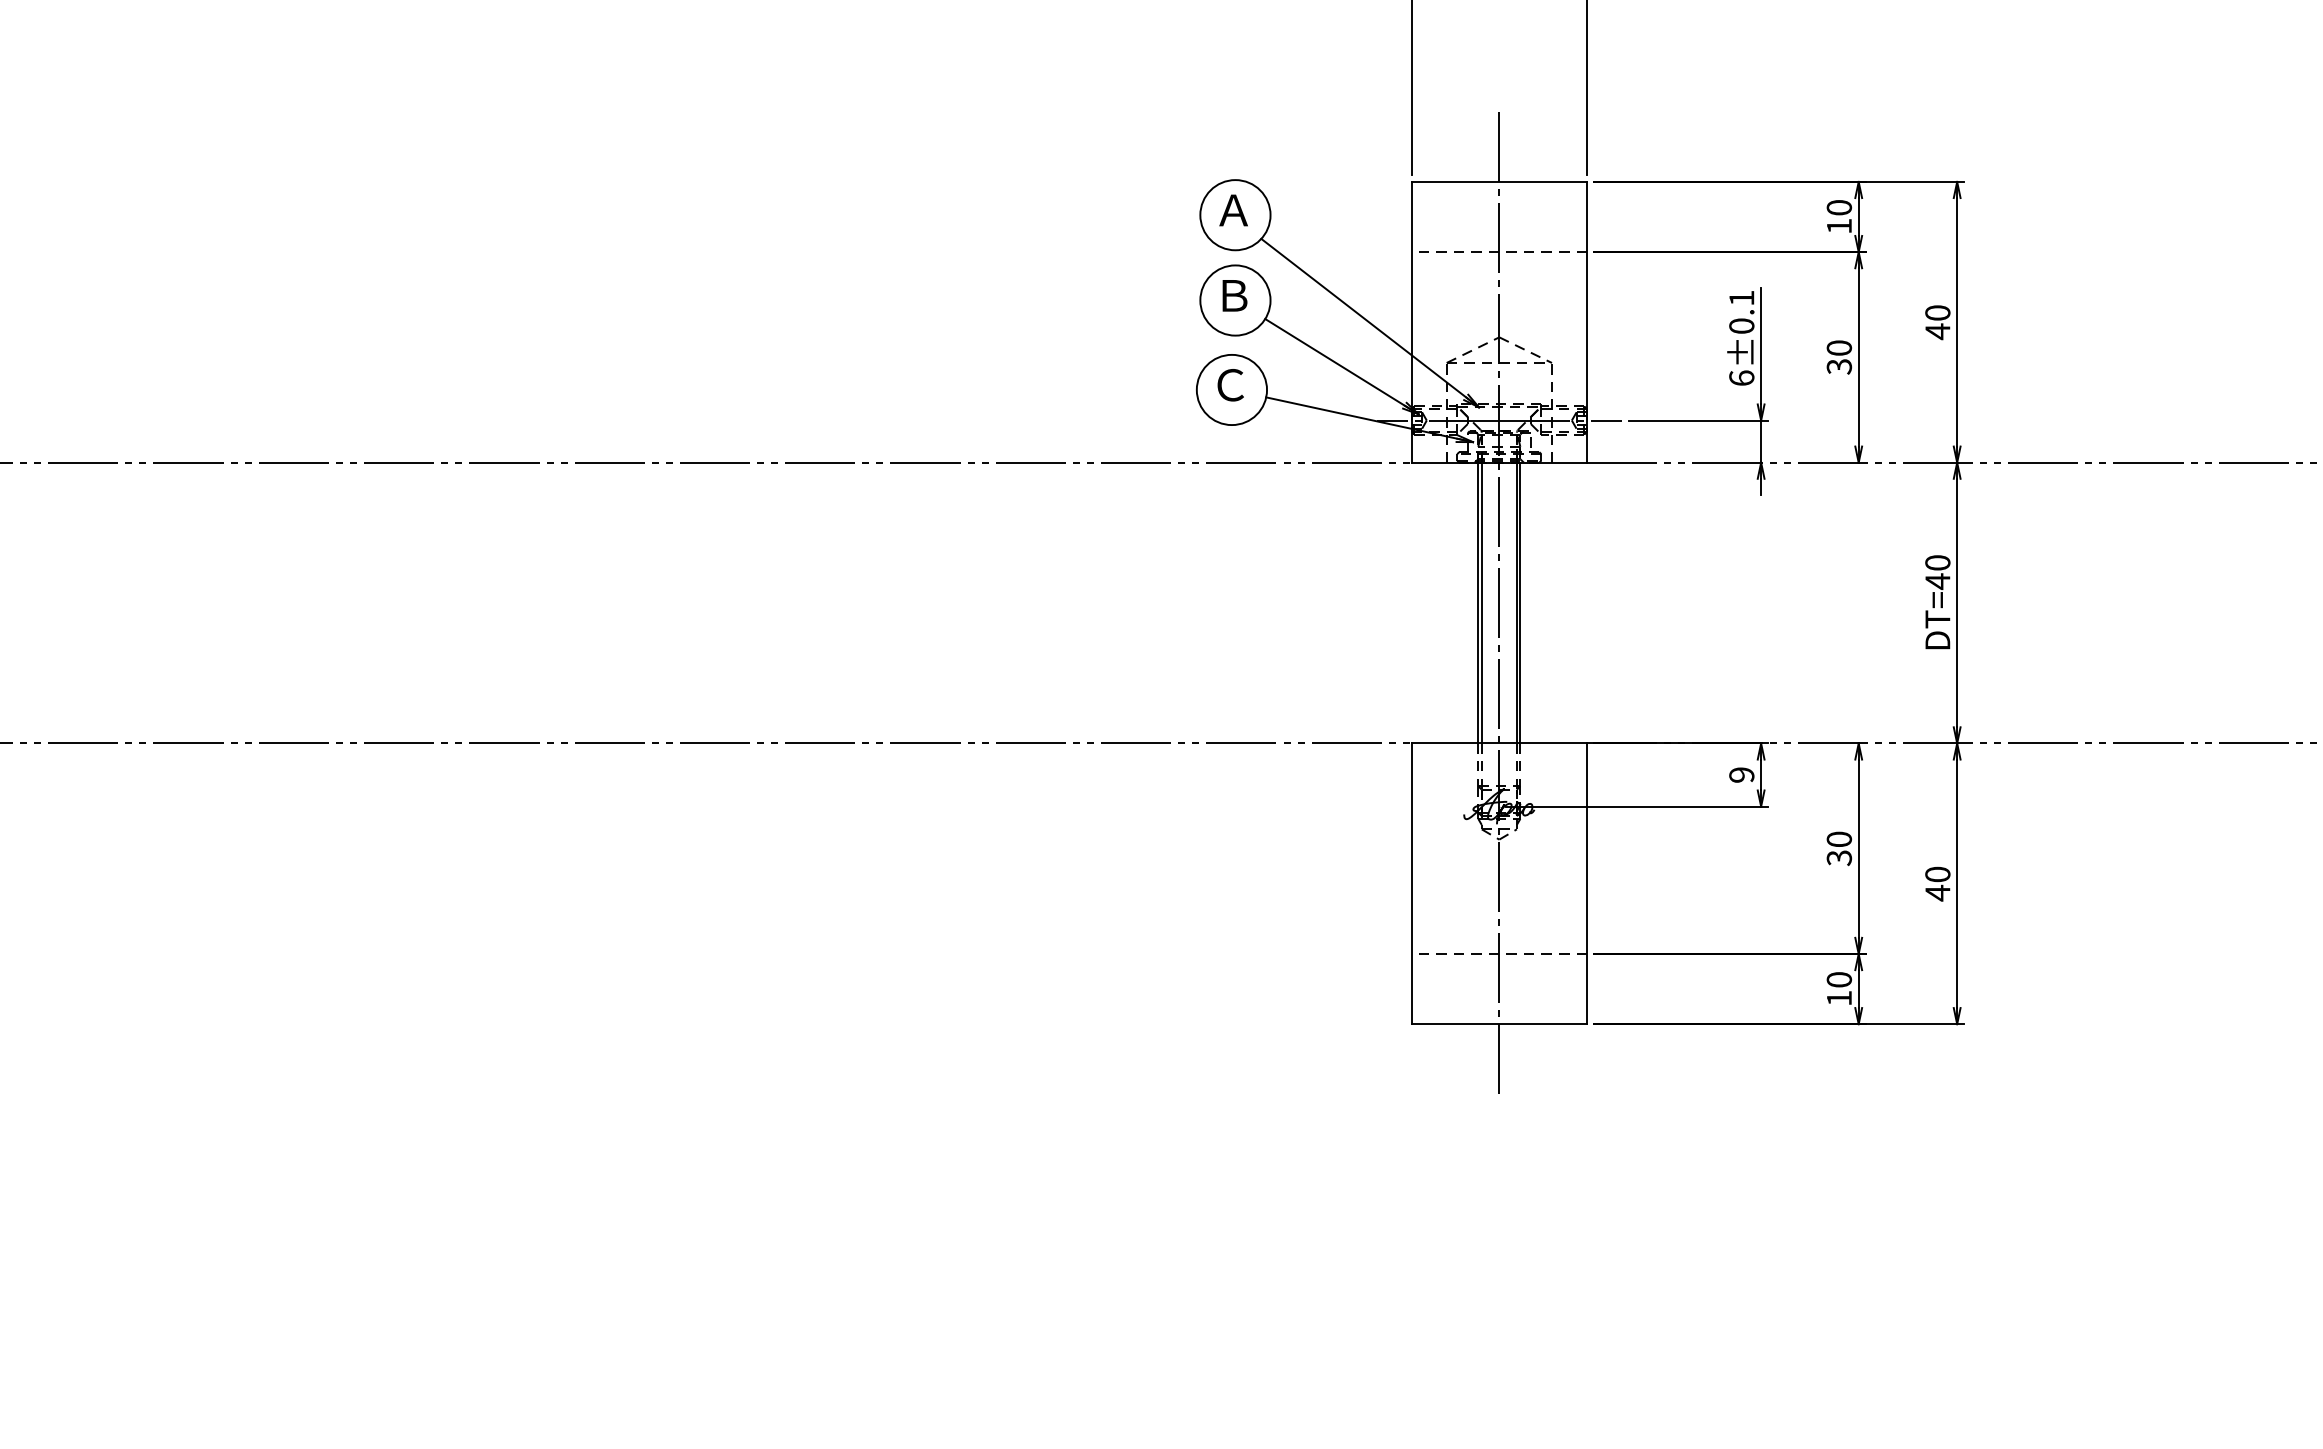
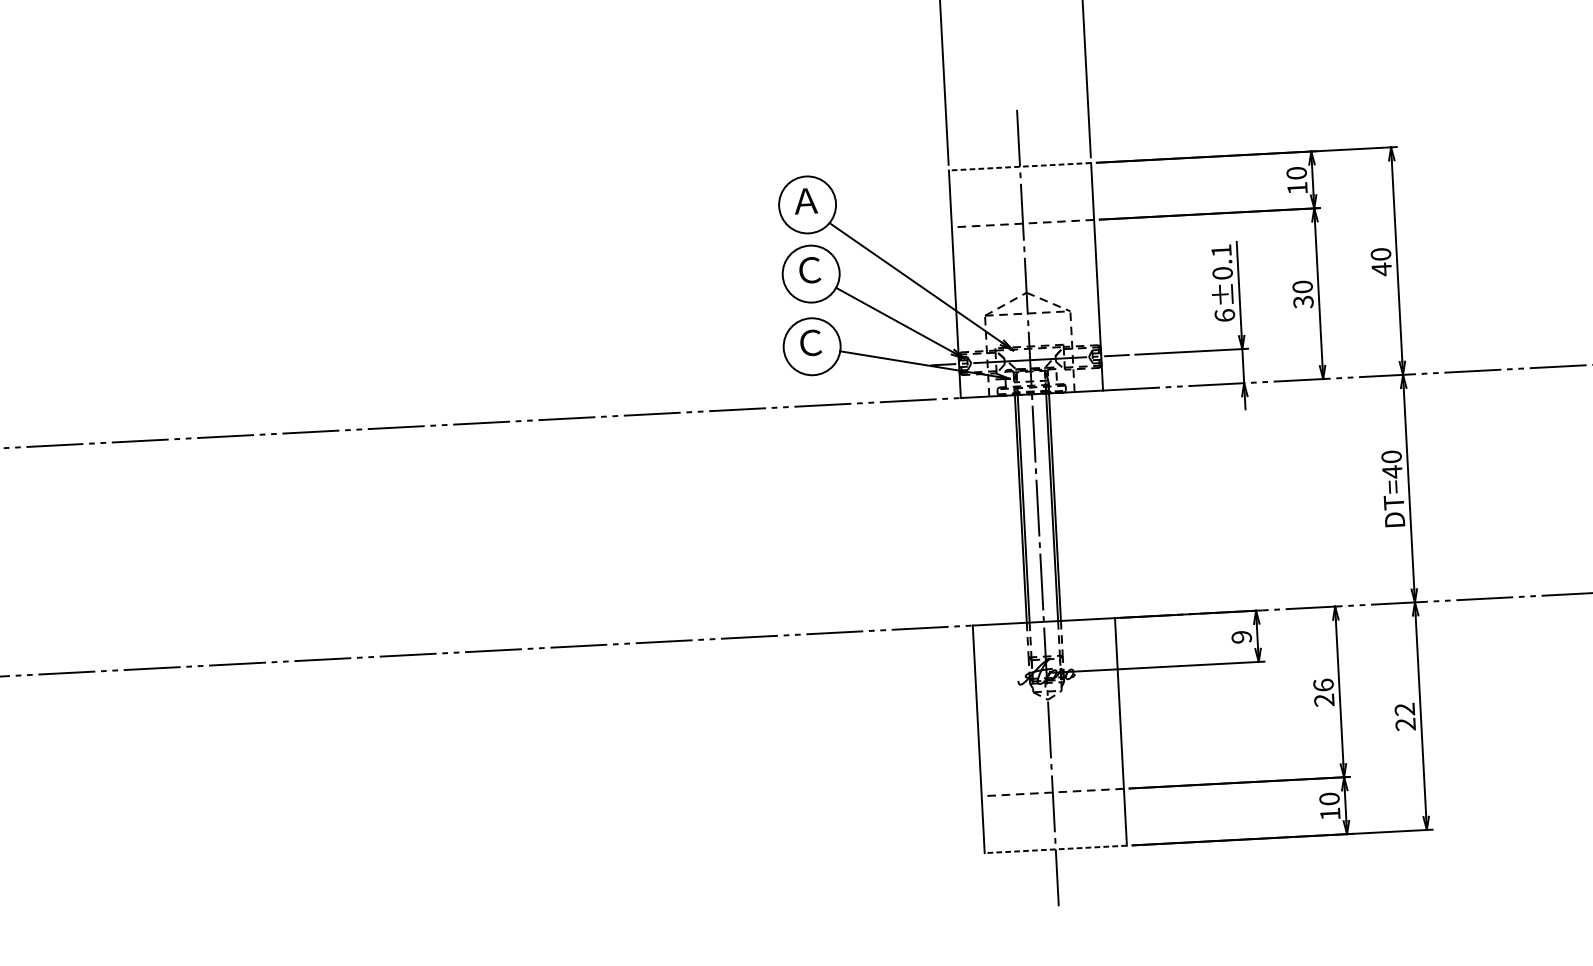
line: (1499, 181) -> (1020, 166), solid -> dashed
text: (1234, 295) -> (810, 270), Ｂ -> Ｃ
text: (1839, 848) -> (1324, 692), 30 -> 26
text: (1937, 883) -> (1404, 716), 40 -> 22
line: (1499, 1024) -> (1055, 849), solid -> dashed

